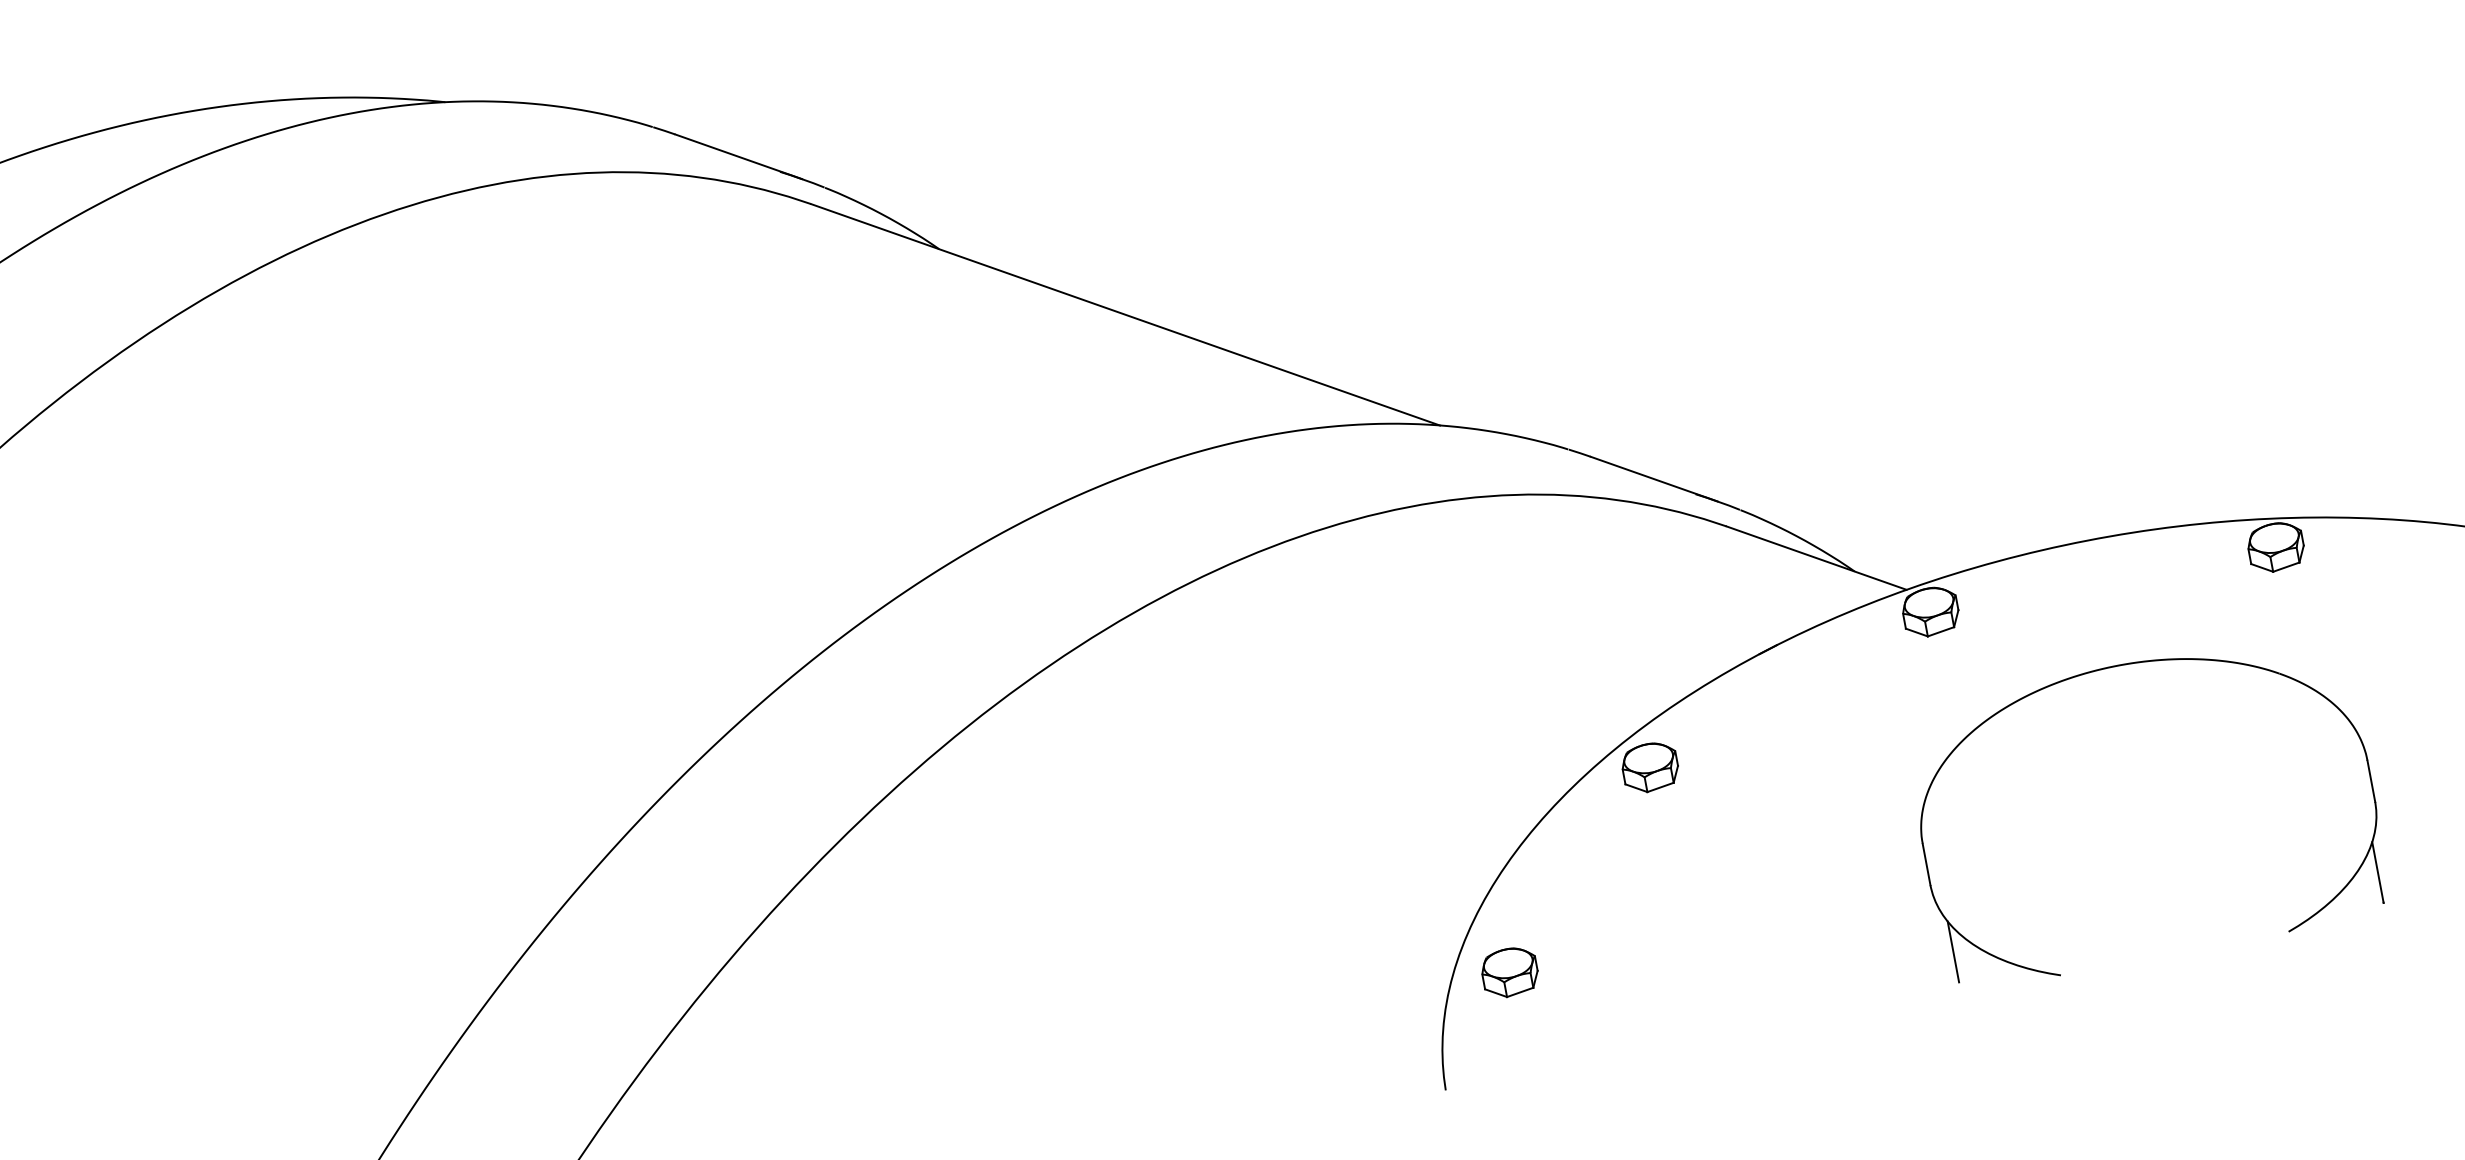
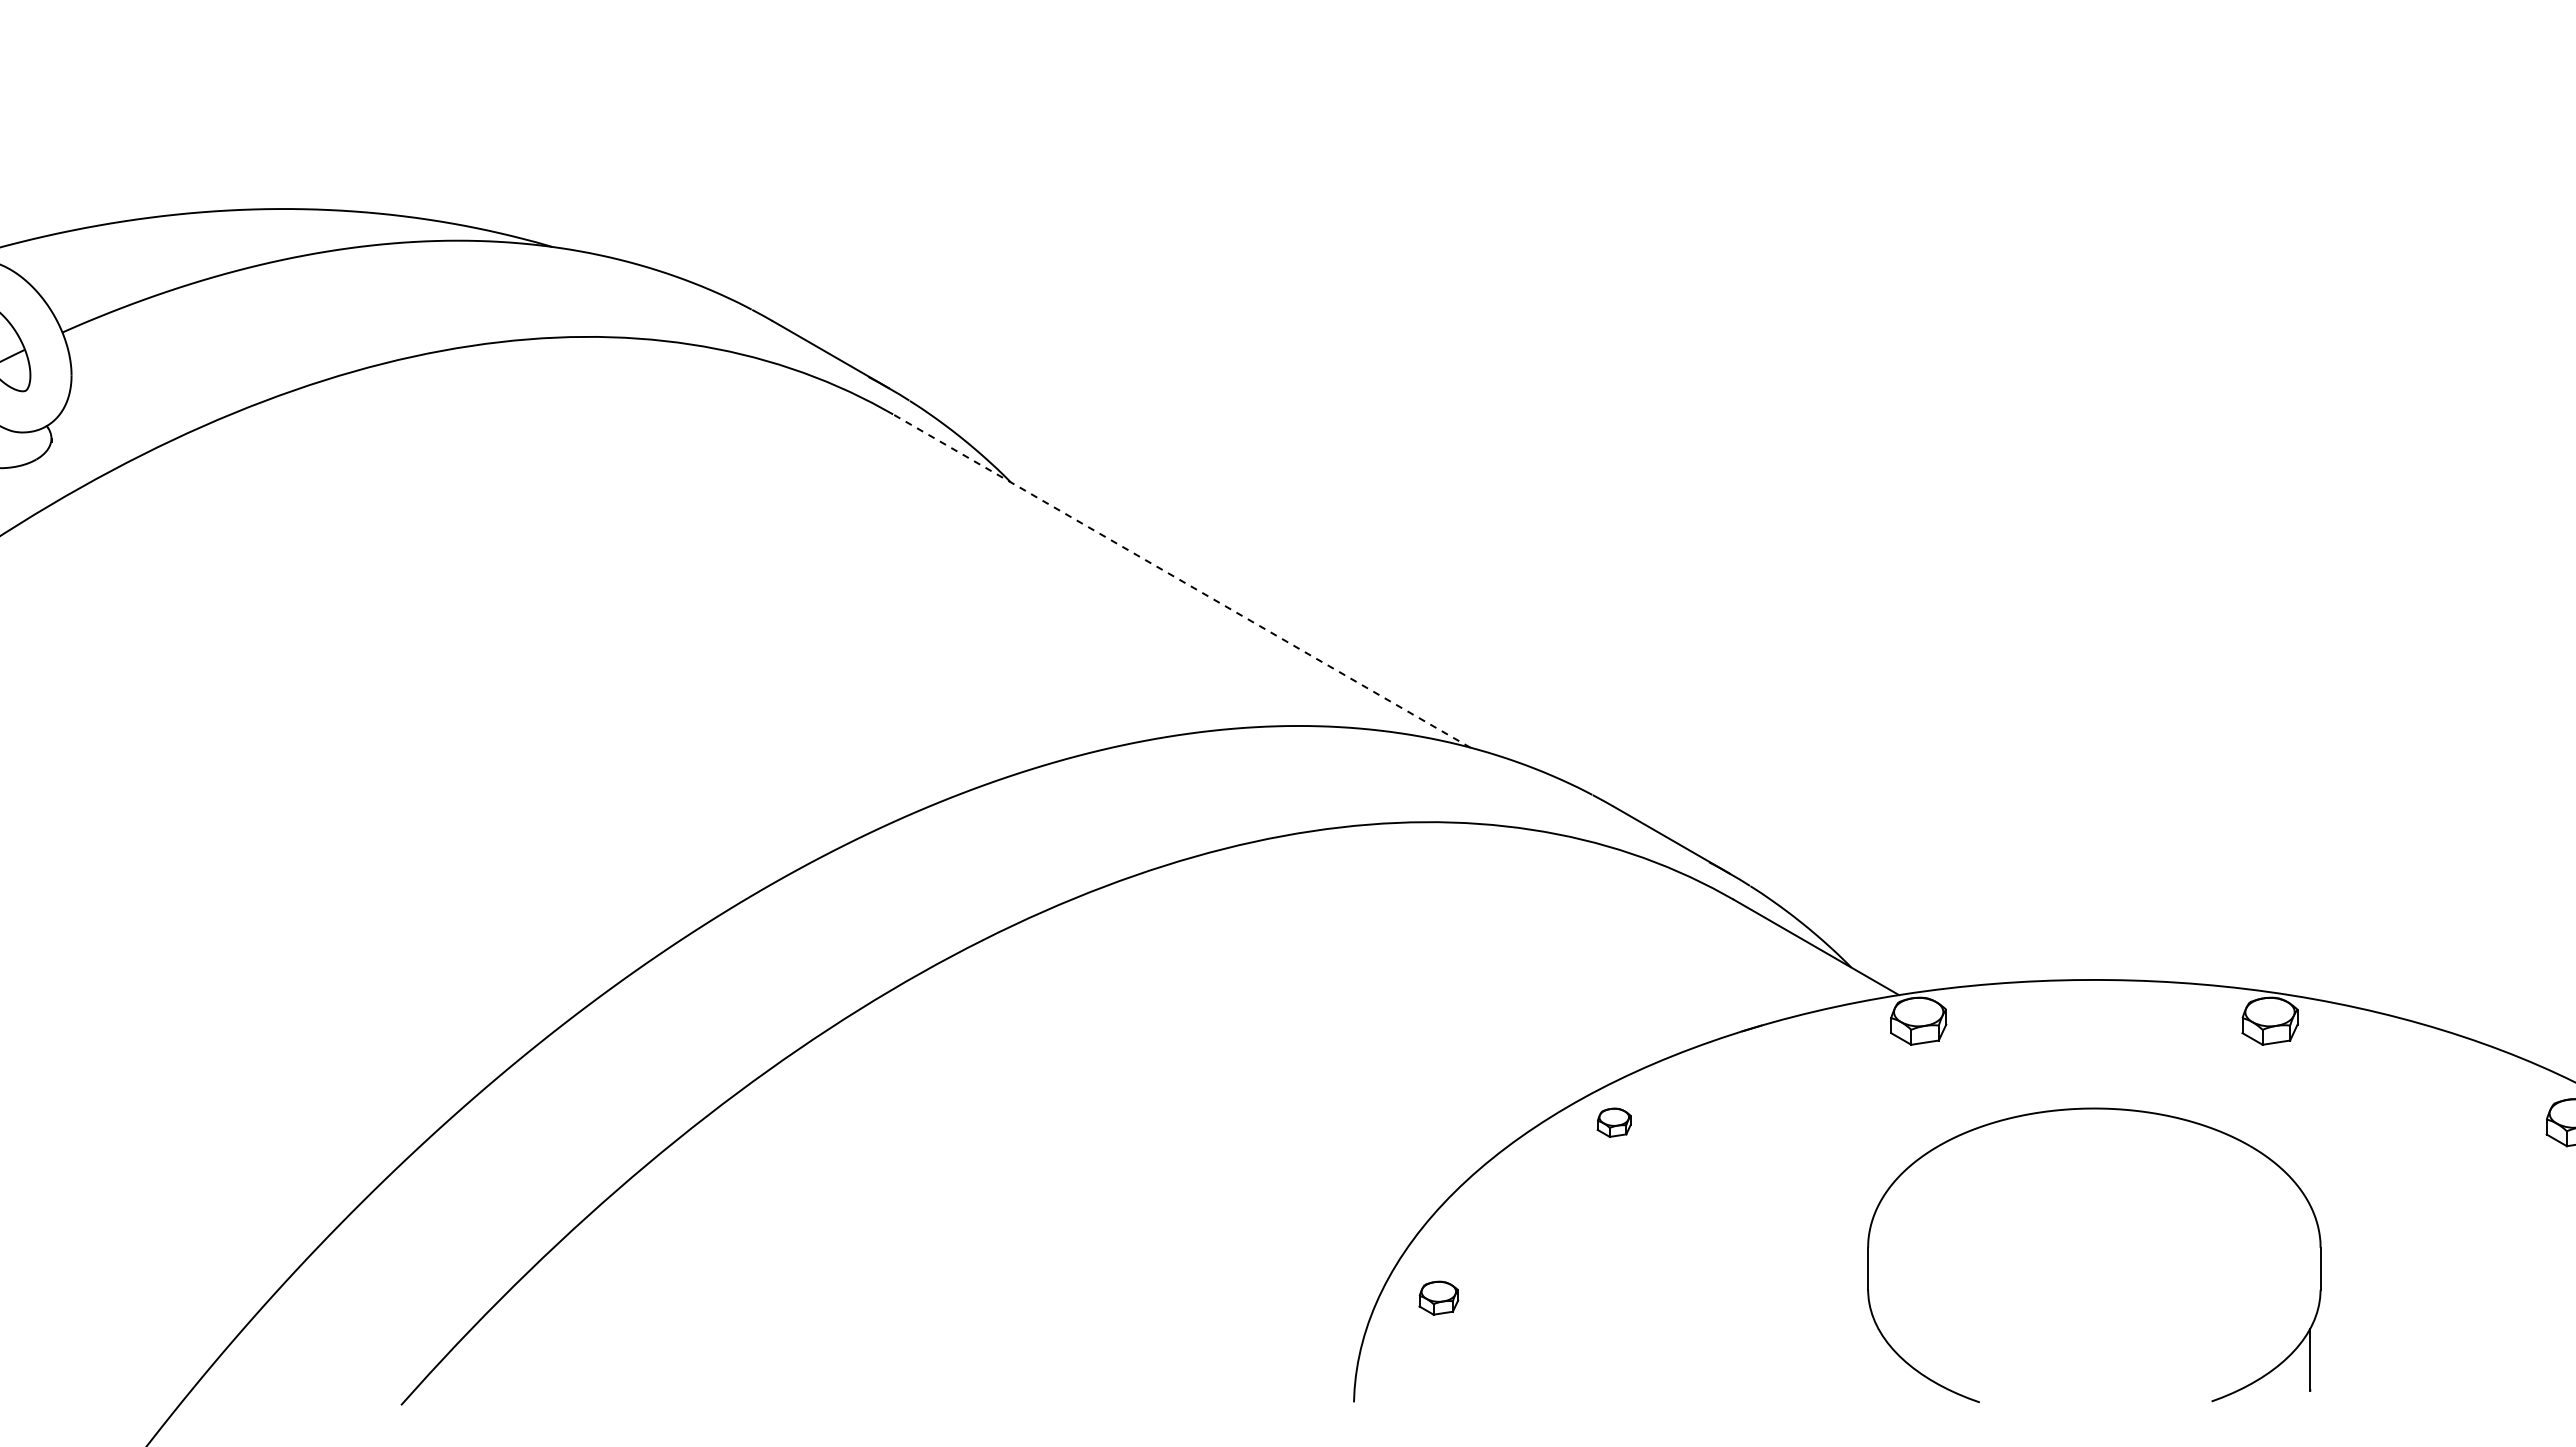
line: (1125, 314) -> (1181, 580), solid -> dashed
part: (1649, 767) -> (1613, 1122), size x0.6
line: (1953, 951) -> (1878, 1359), removed
part: (1509, 971) -> (1438, 1297), size x0.7

